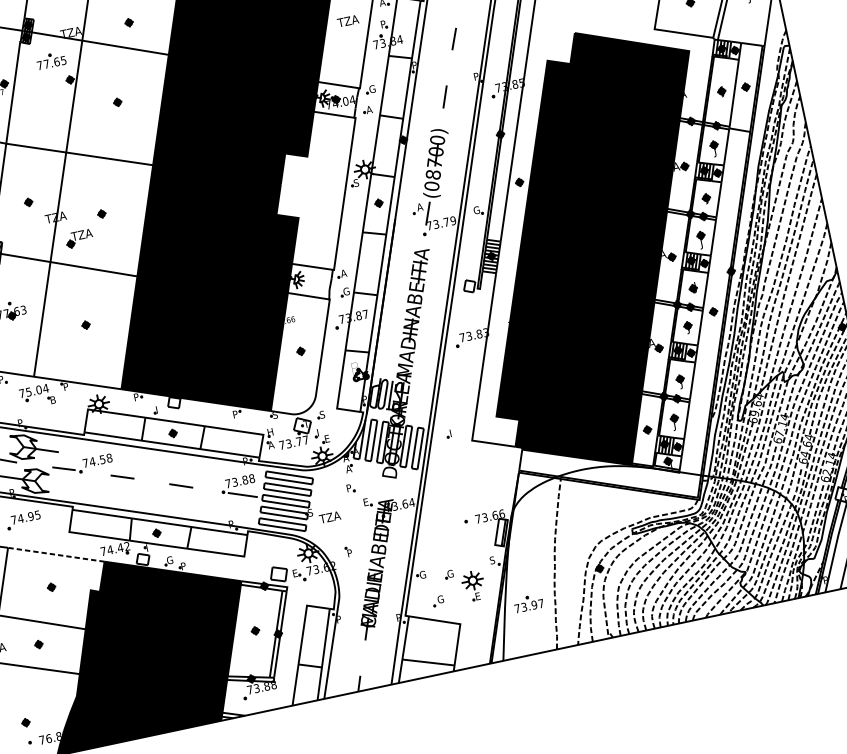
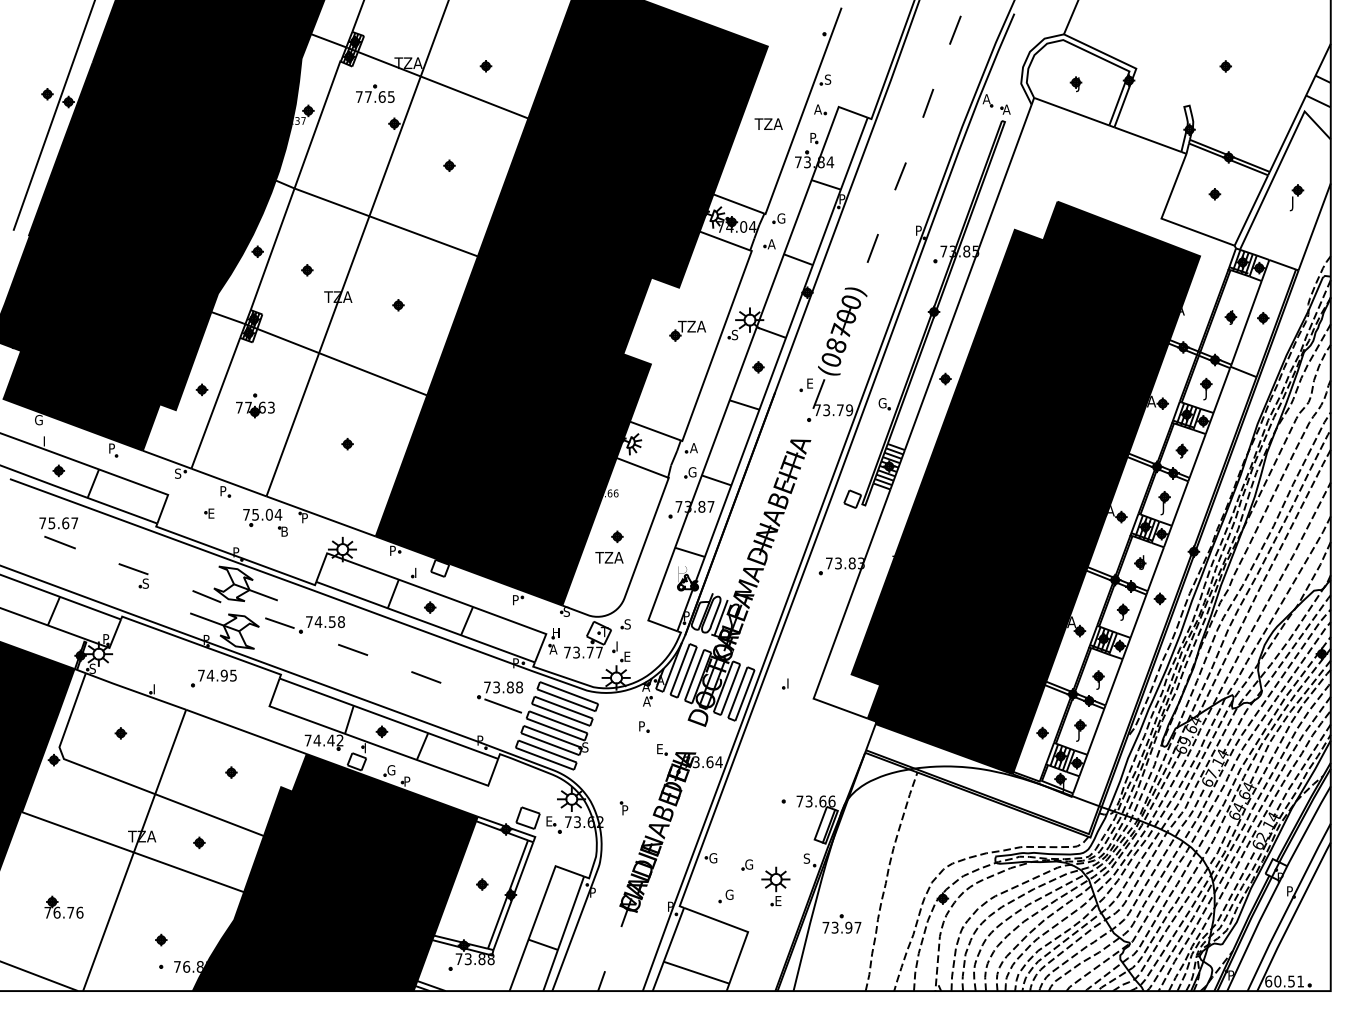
text: (420, 207) -> (810, 383), A -> E
part: (79, 238) -> (687, 330), moved
text: (330, 517) -> (609, 557), moved
line: (56, 554) -> (246, 731), dashed -> solid

